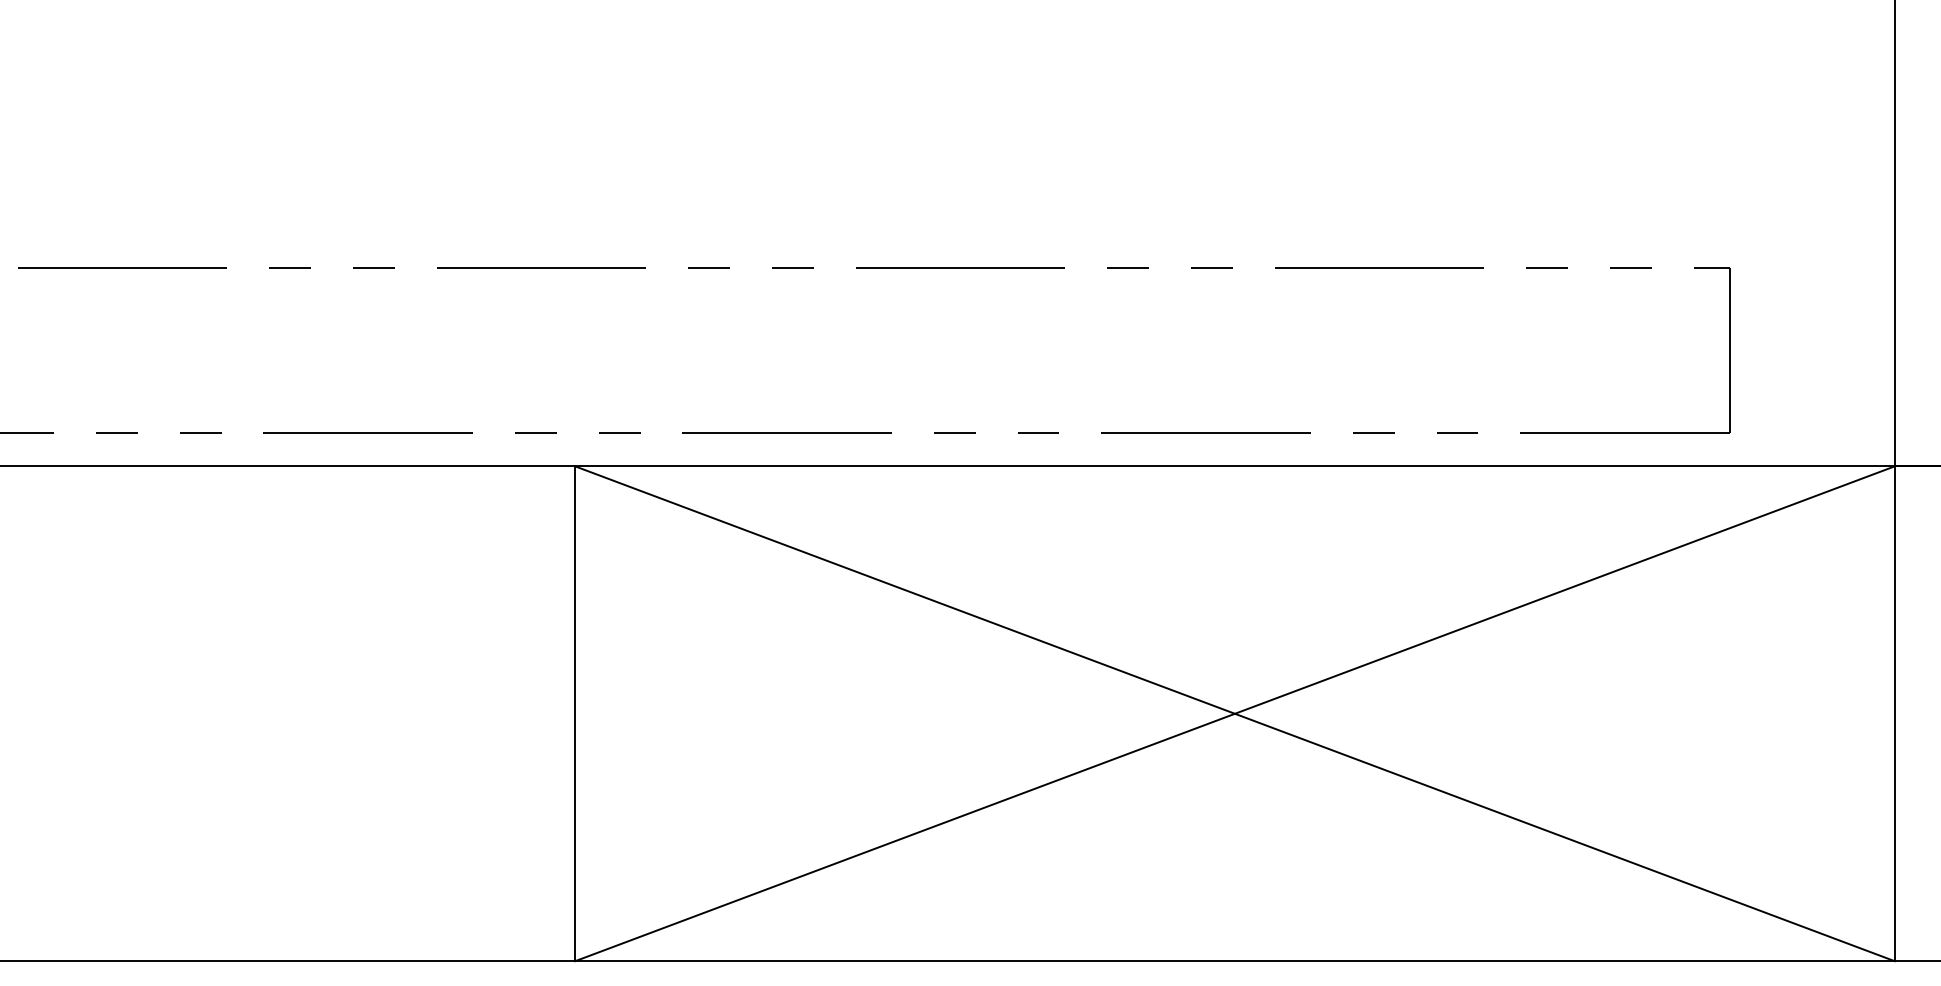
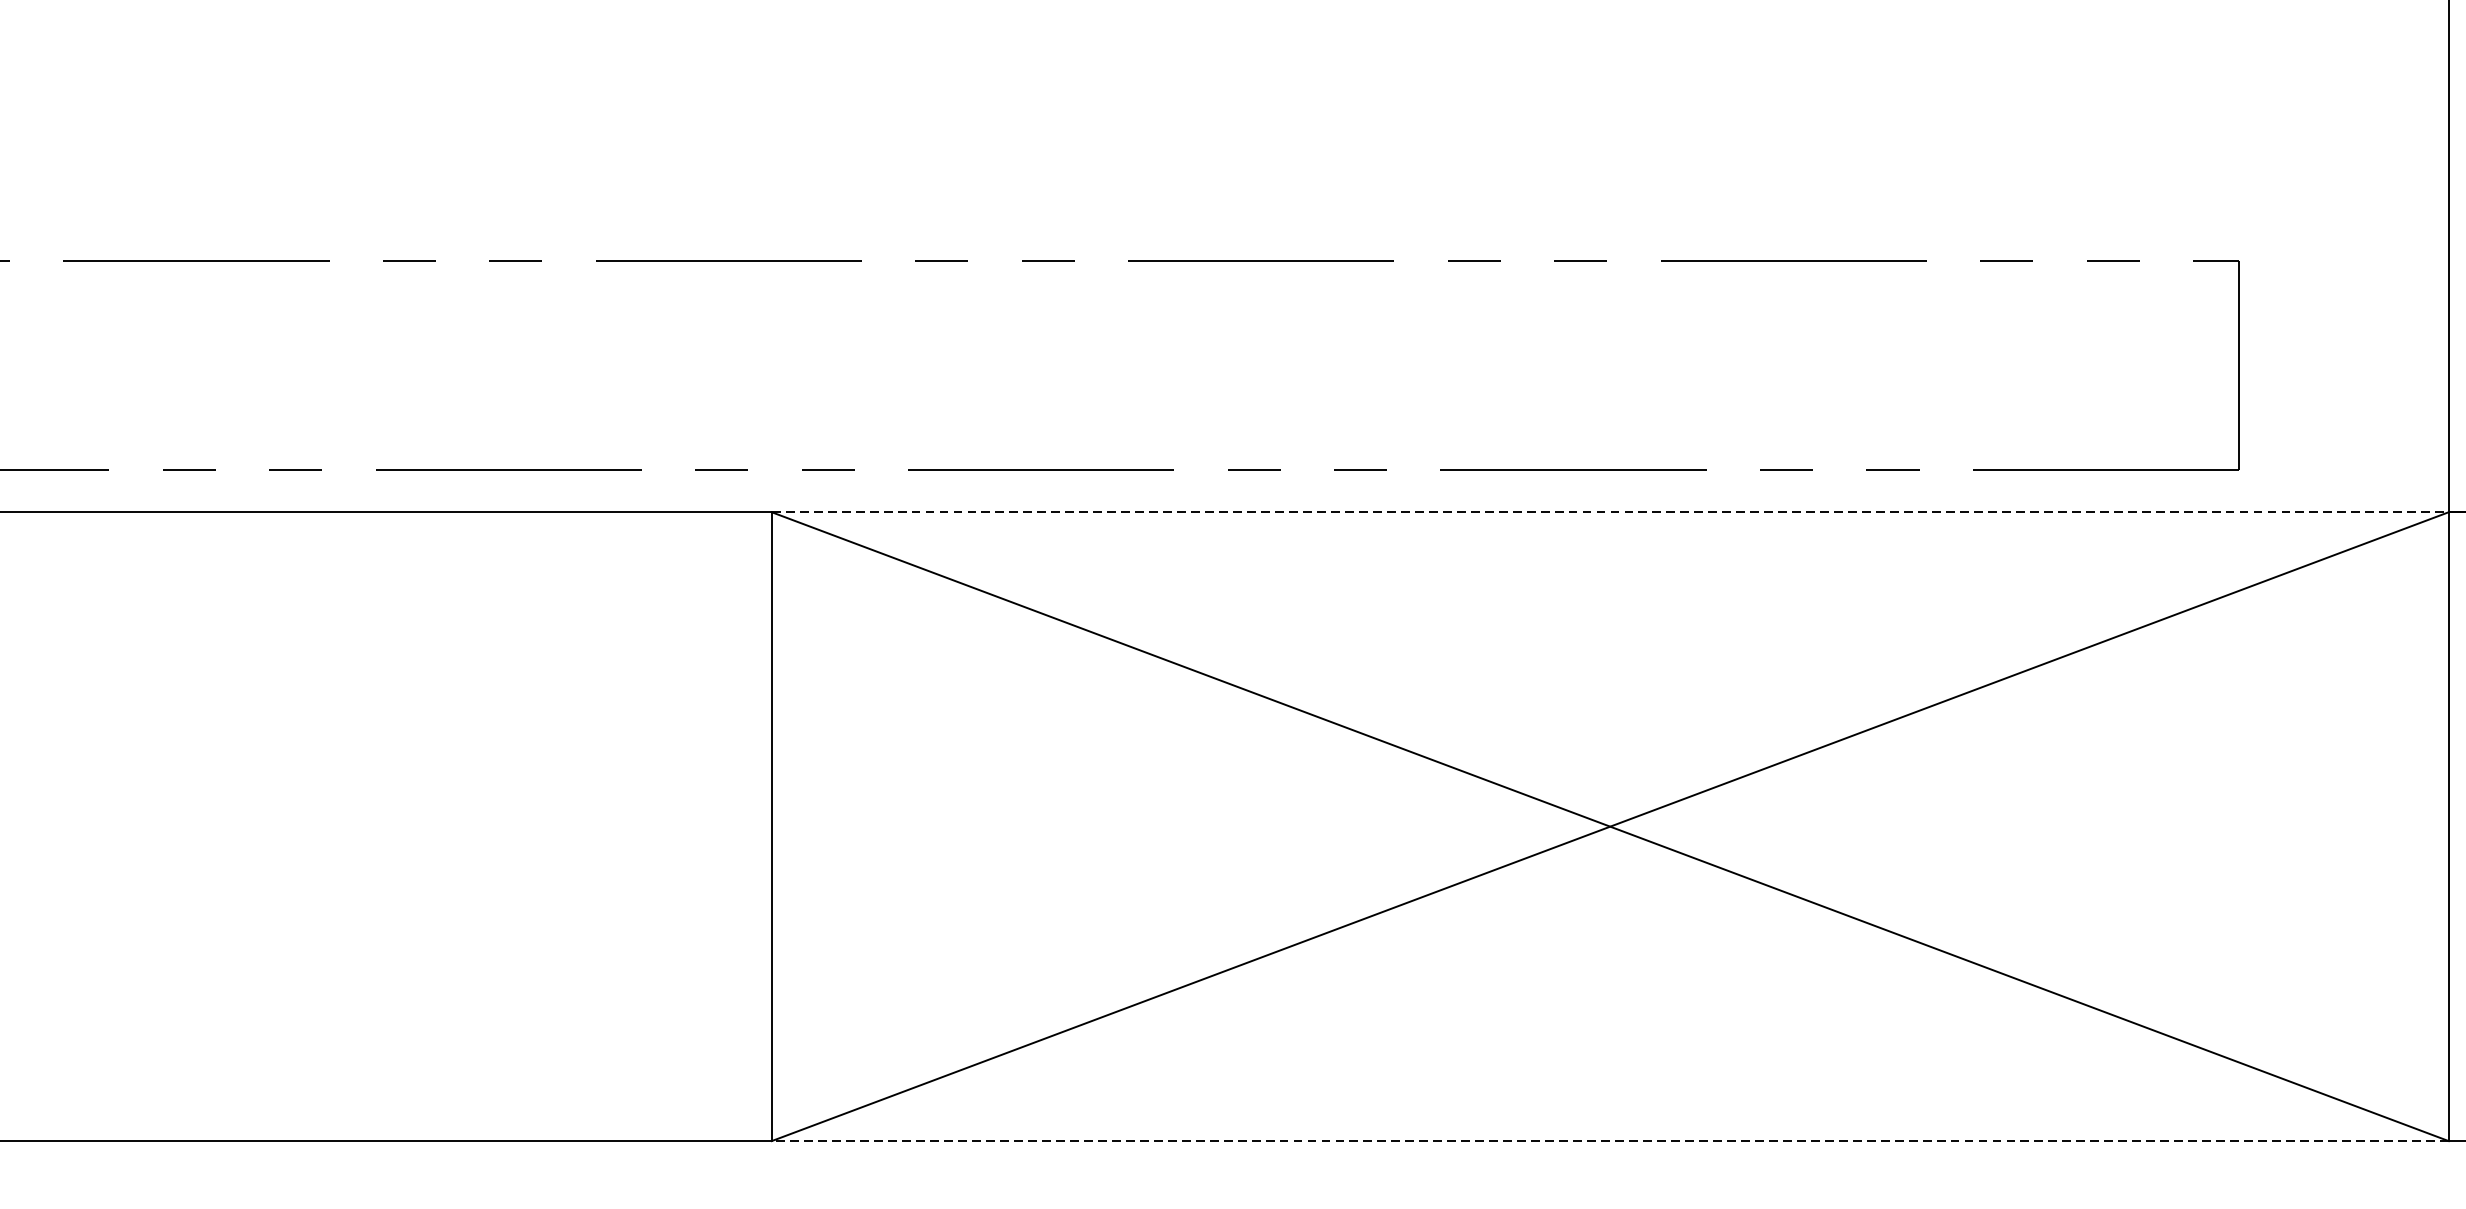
line: (1234, 466) -> (1609, 512), solid -> dashed
line: (1234, 961) -> (1609, 1141), solid -> dashed

